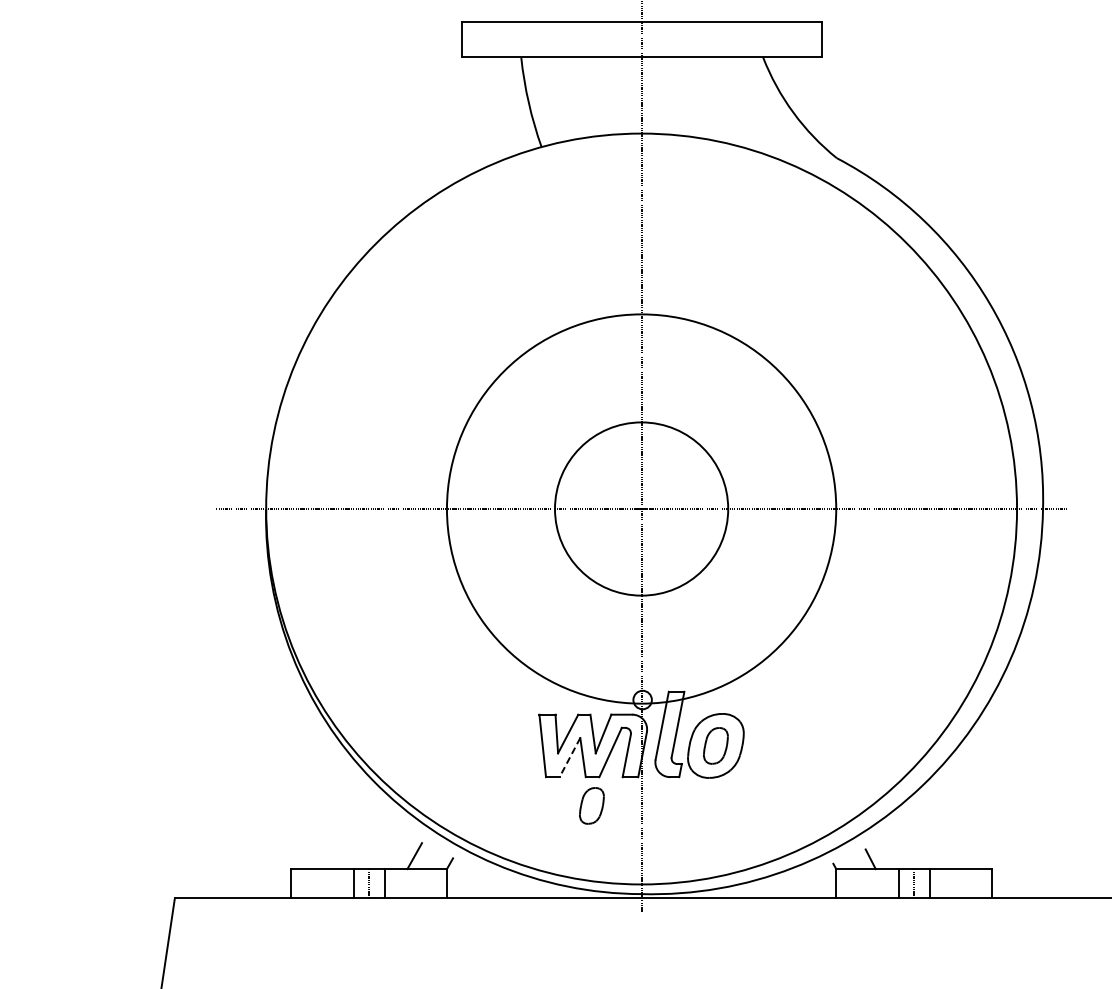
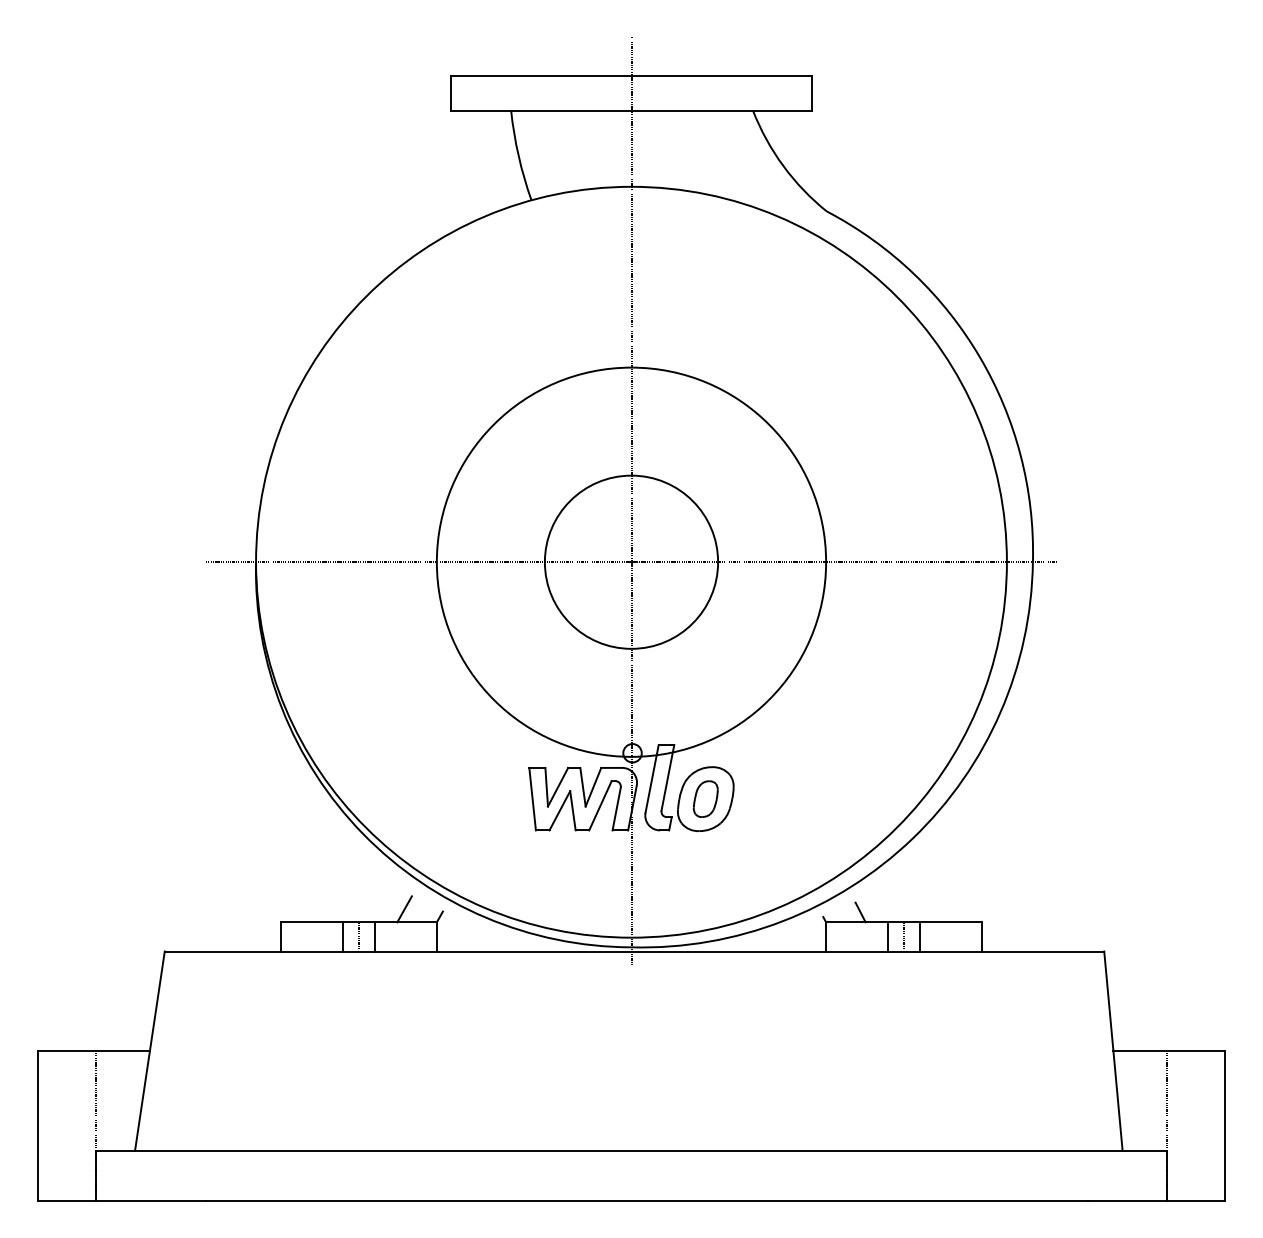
line: (569, 758) -> (559, 811), dashed -> solid
part: (591, 805) -> (581, 858), removed

